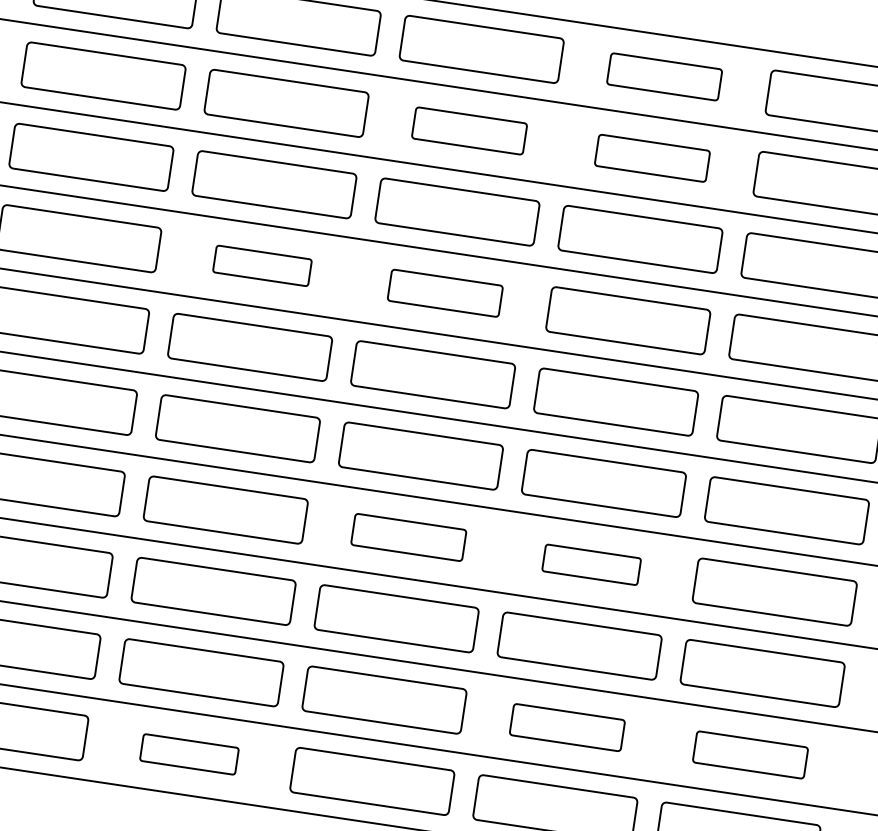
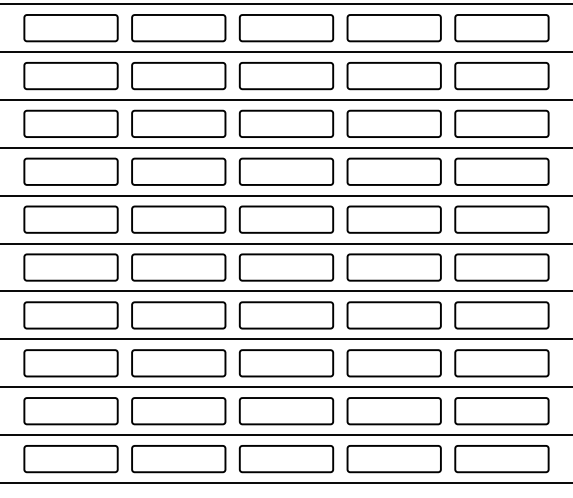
part: (663, 77) -> (393, 28), size x1.43
part: (469, 131) -> (286, 76), size x1.43
part: (651, 158) -> (393, 76), size x1.43
part: (261, 265) -> (178, 171), size x1.67
part: (445, 292) -> (286, 171), size x1.43
part: (408, 537) -> (286, 315), size x1.43
part: (590, 564) -> (393, 315), size x1.67
part: (566, 727) -> (393, 411), size x1.43
part: (188, 754) -> (178, 459), size x1.67
part: (749, 755) -> (501, 411), size x1.43

